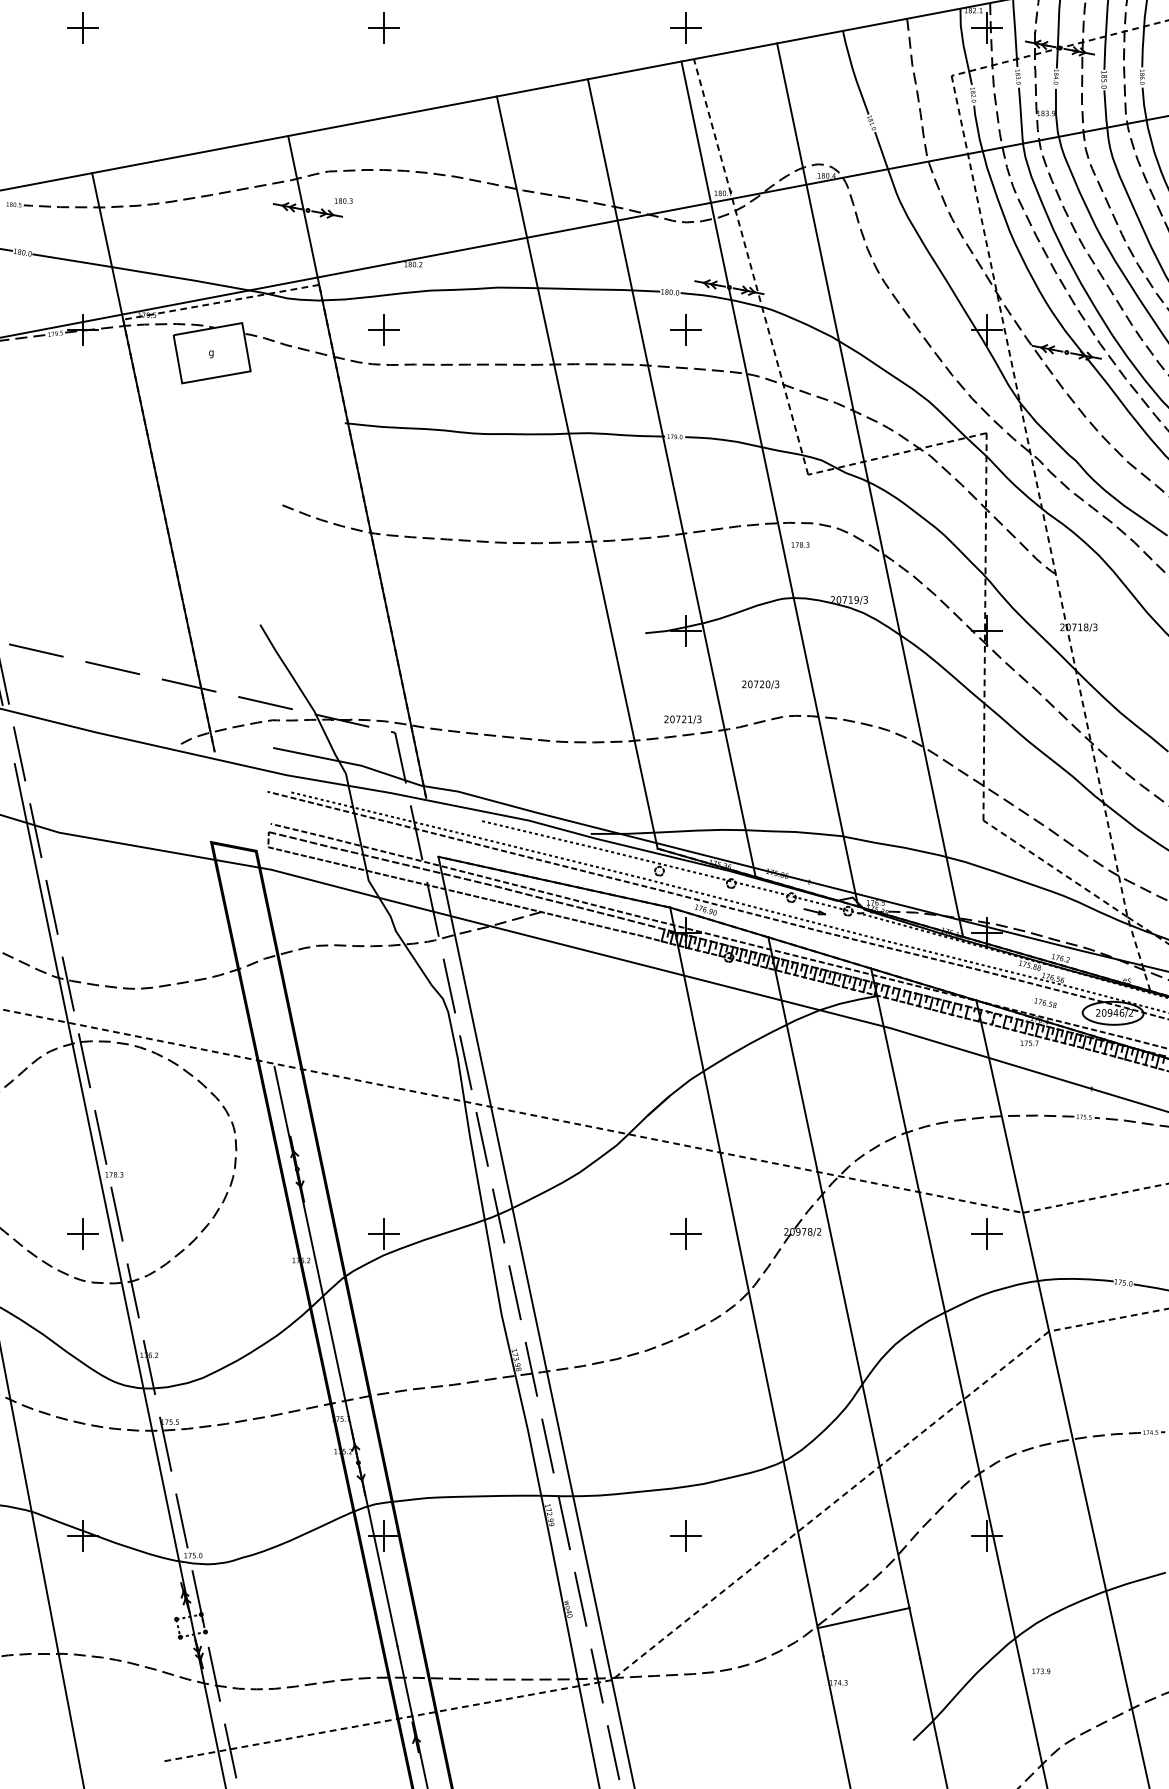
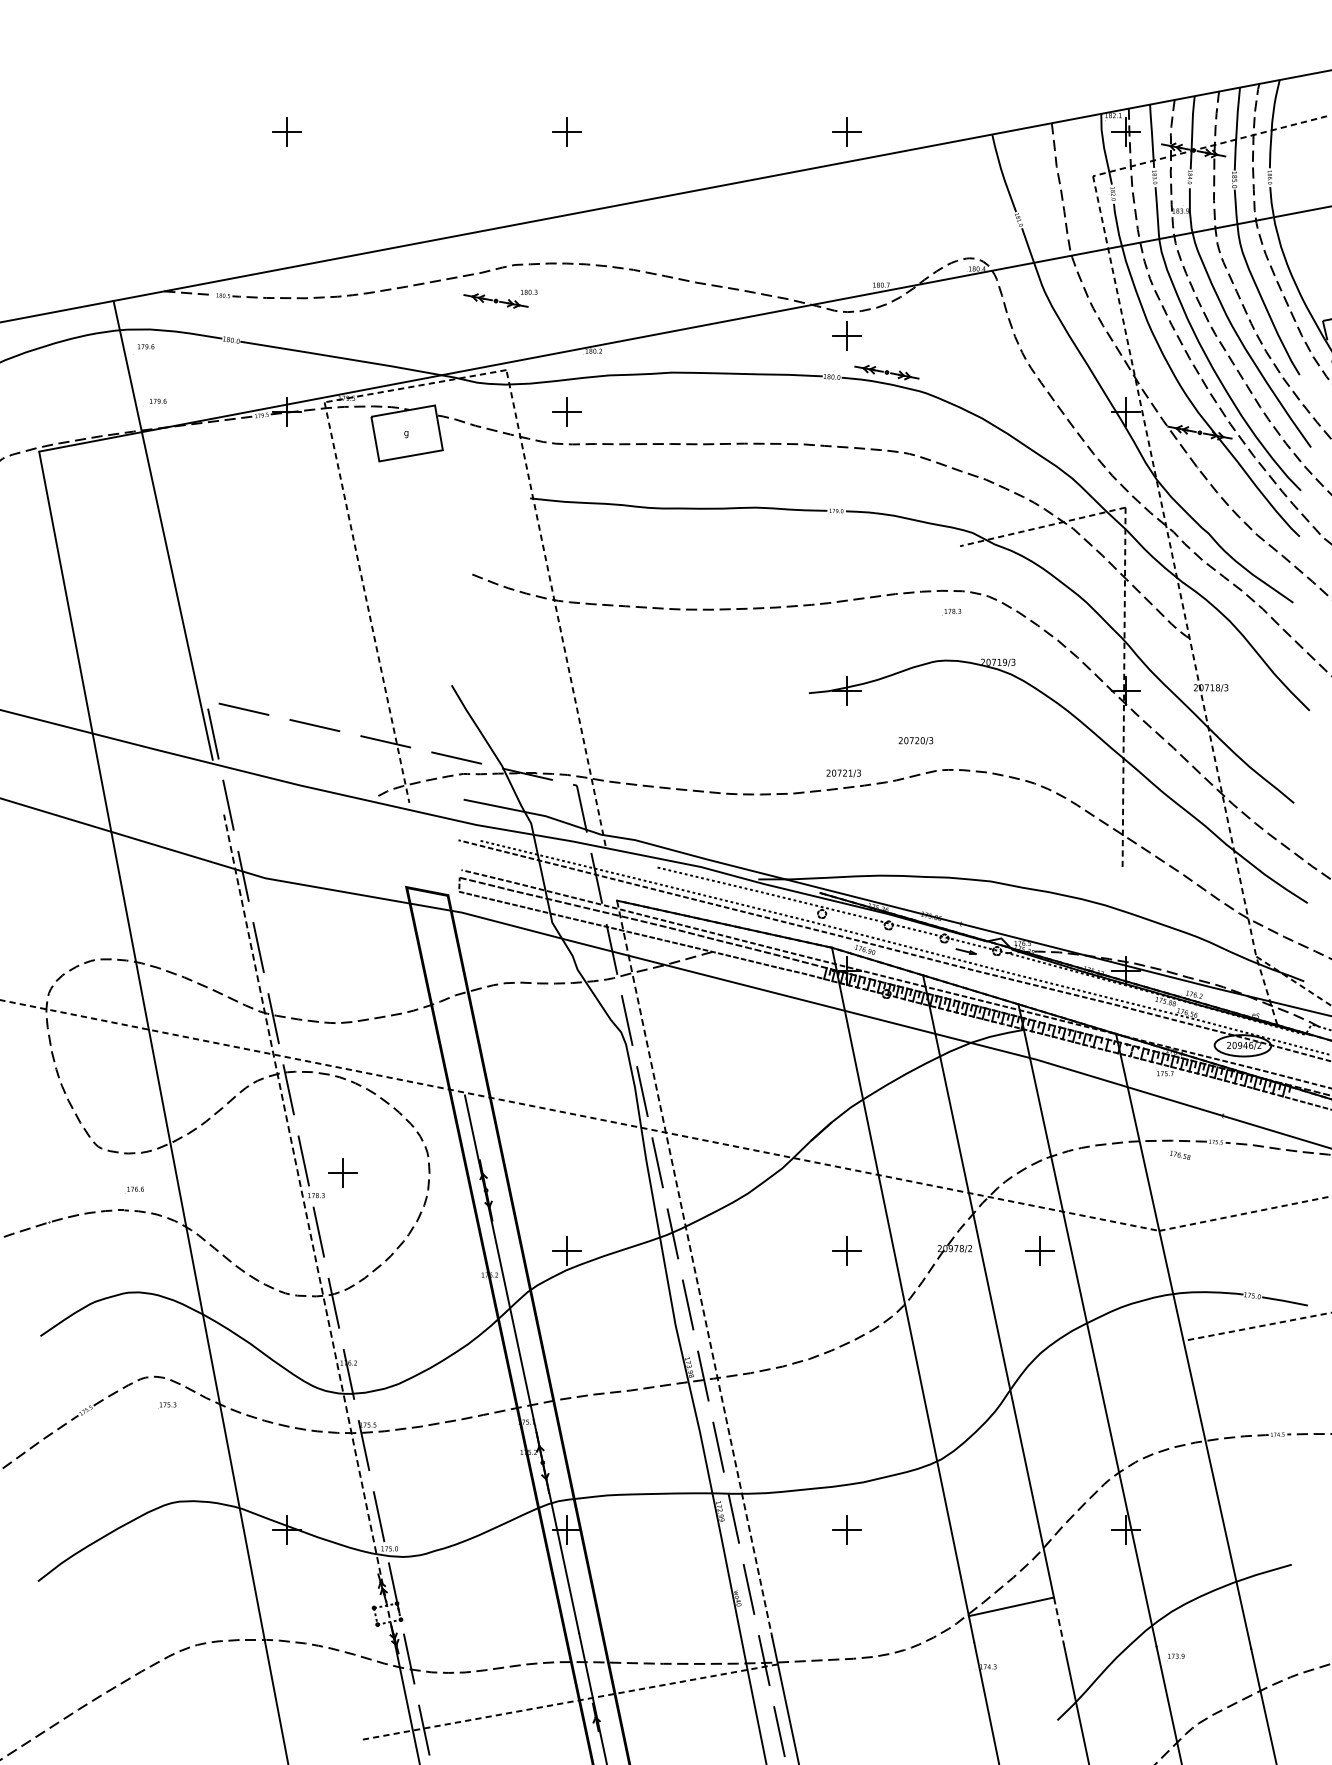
line: (751, 266) -> (907, 353), removed
part: (685, 329) -> (846, 335), moved
line: (153, 462) -> (352, 534), removed
line: (357, 466) -> (541, 538), removed
line: (576, 472) -> (745, 544), removed
line: (671, 478) -> (833, 549), removed
line: (769, 483) -> (924, 554), removed
line: (870, 490) -> (1017, 560), removed
line: (1055, 868) -> (1189, 911), removed
text: (1044, 1002) -> (1179, 1154), moved
line: (104, 1202) -> (307, 1221), solid -> dashed
part: (82, 1233) -> (342, 1172), moved
part: (986, 1233) -> (1039, 1250), moved
line: (521, 1254) -> (694, 1269), solid -> dashed
line: (830, 1505) -> (980, 1502), removed
line: (914, 1632) -> (1058, 1620), solid -> dashed

